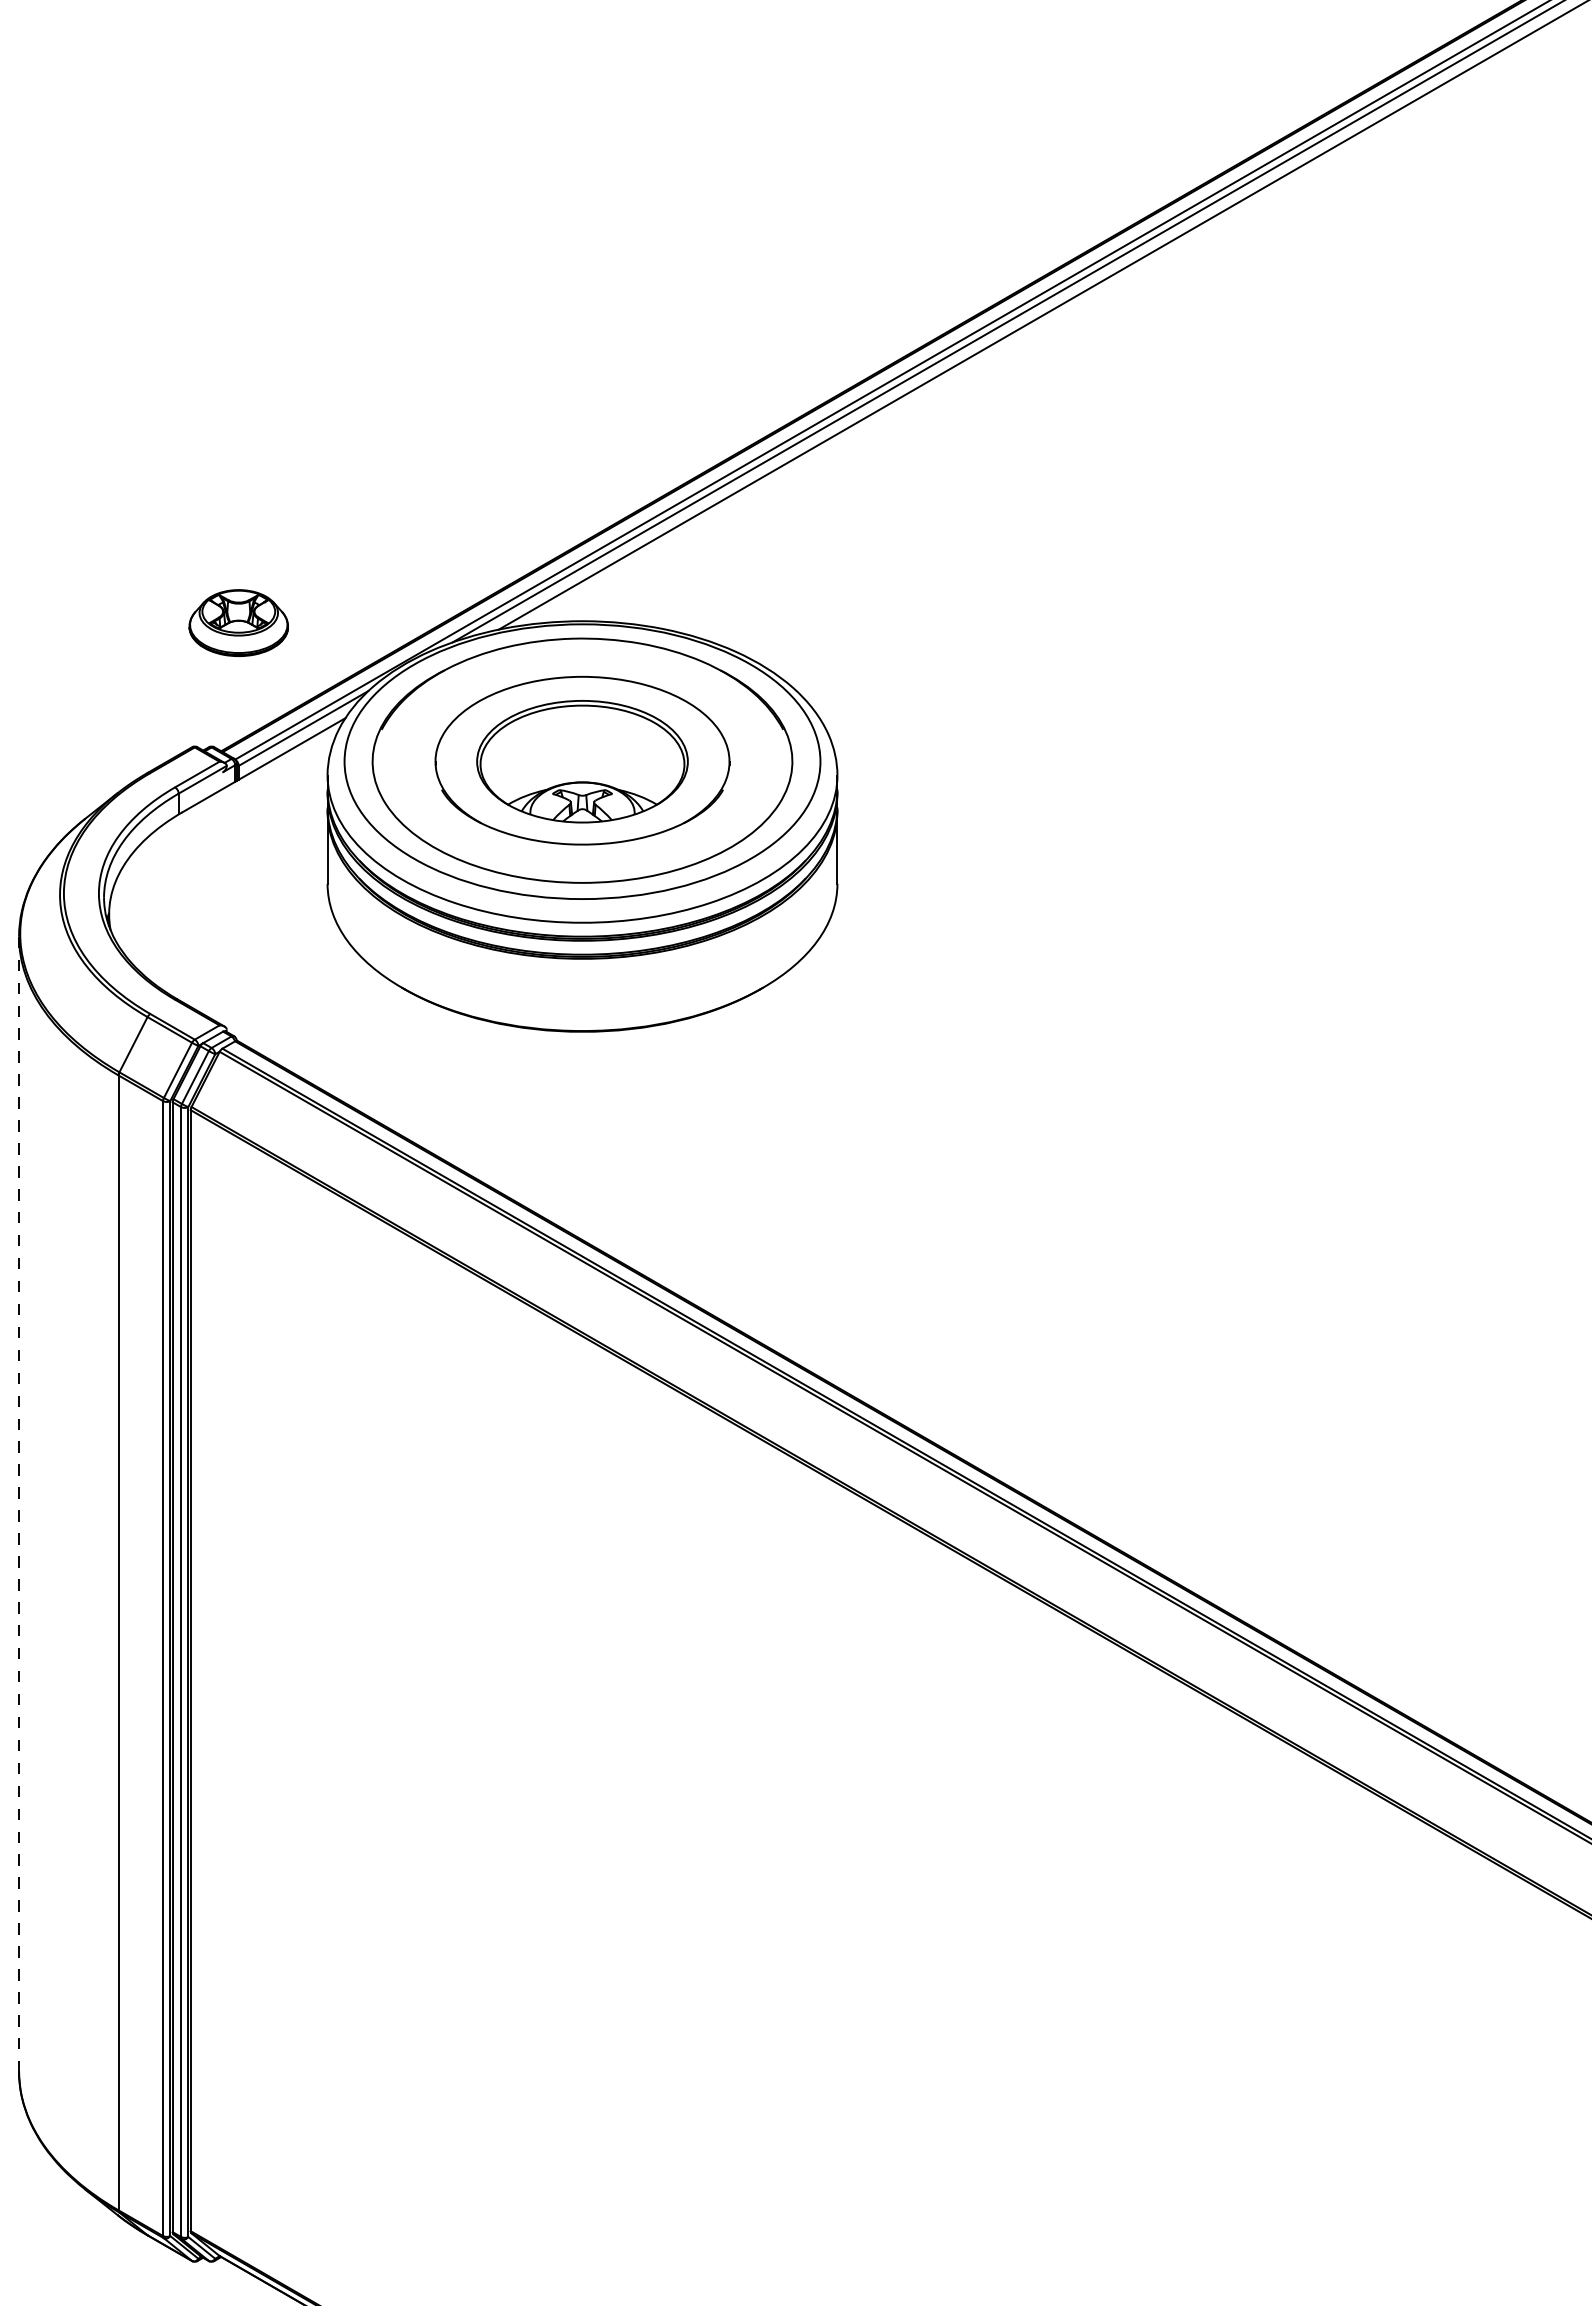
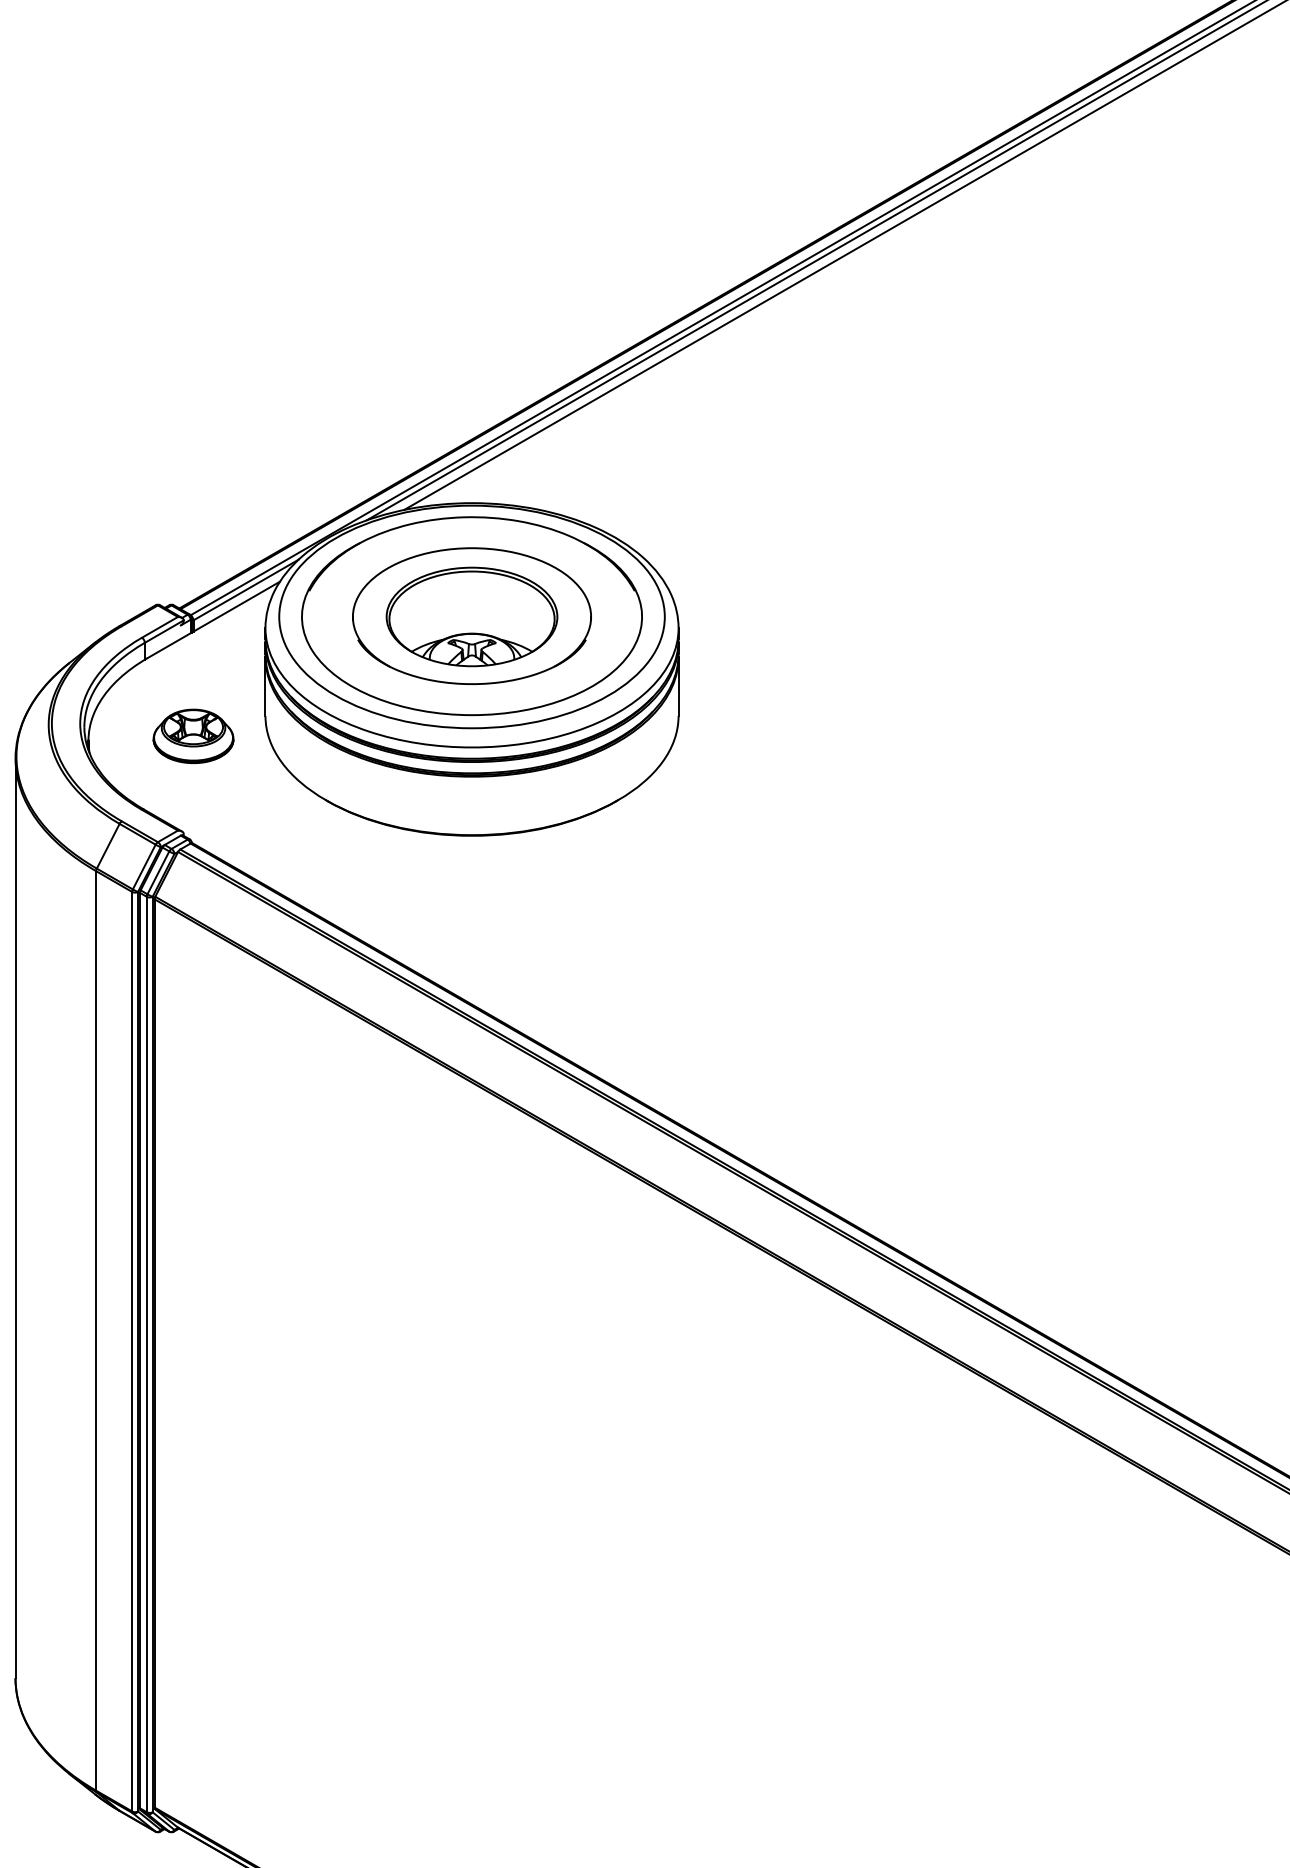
part: (238, 622) -> (193, 735), moved
line: (19, 1504) -> (15, 1218), dashed -> solid

